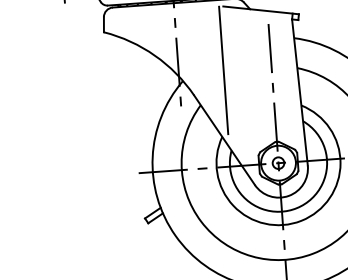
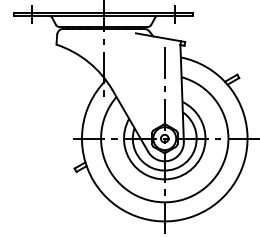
line: (224, 70) -> (133, 75), removed

